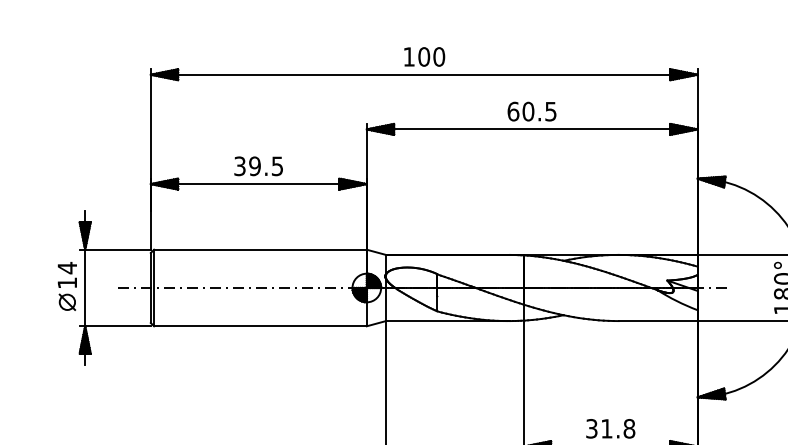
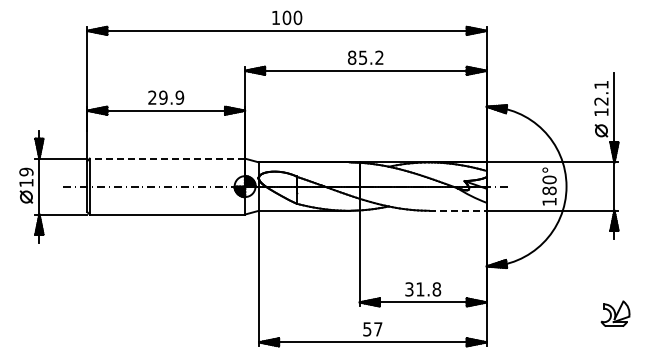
text: (531, 111) -> (365, 57), 60.5 -> 85.2
text: (259, 165) -> (166, 97), 39.5 -> 29.9
line: (260, 249) -> (167, 158), solid -> dashed
text: (67, 267) -> (26, 171), 14 -> 19
line: (657, 320) -> (457, 210), solid -> dashed

